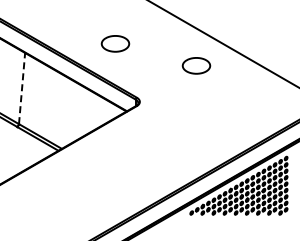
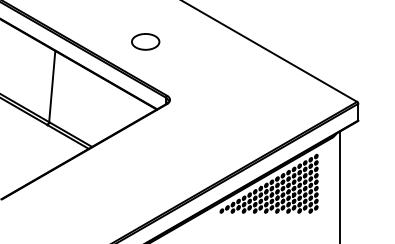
part: (196, 65) -> (226, 63), removed
line: (22, 88) -> (52, 86), dashed -> solid

